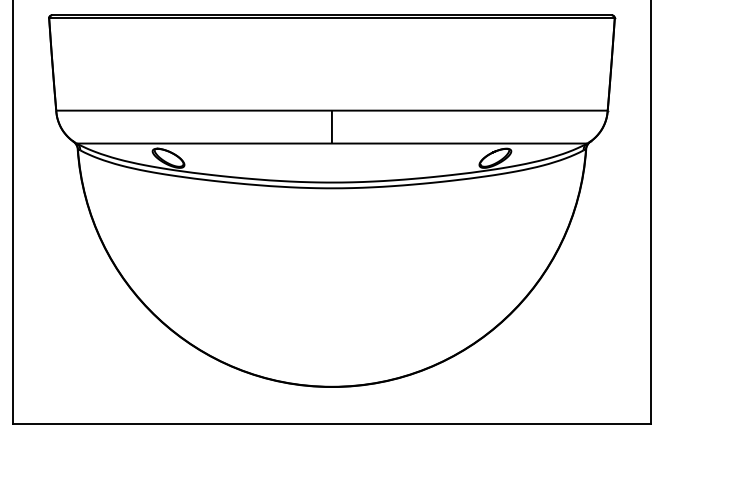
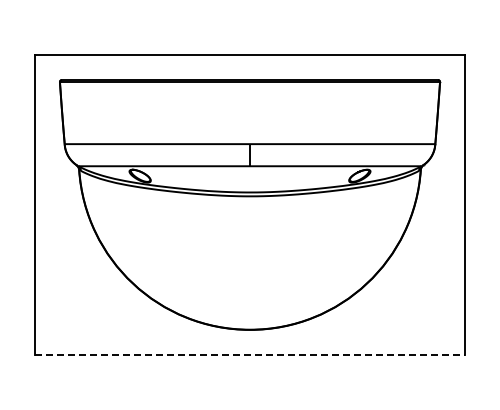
line: (332, 423) -> (250, 354), solid -> dashed

